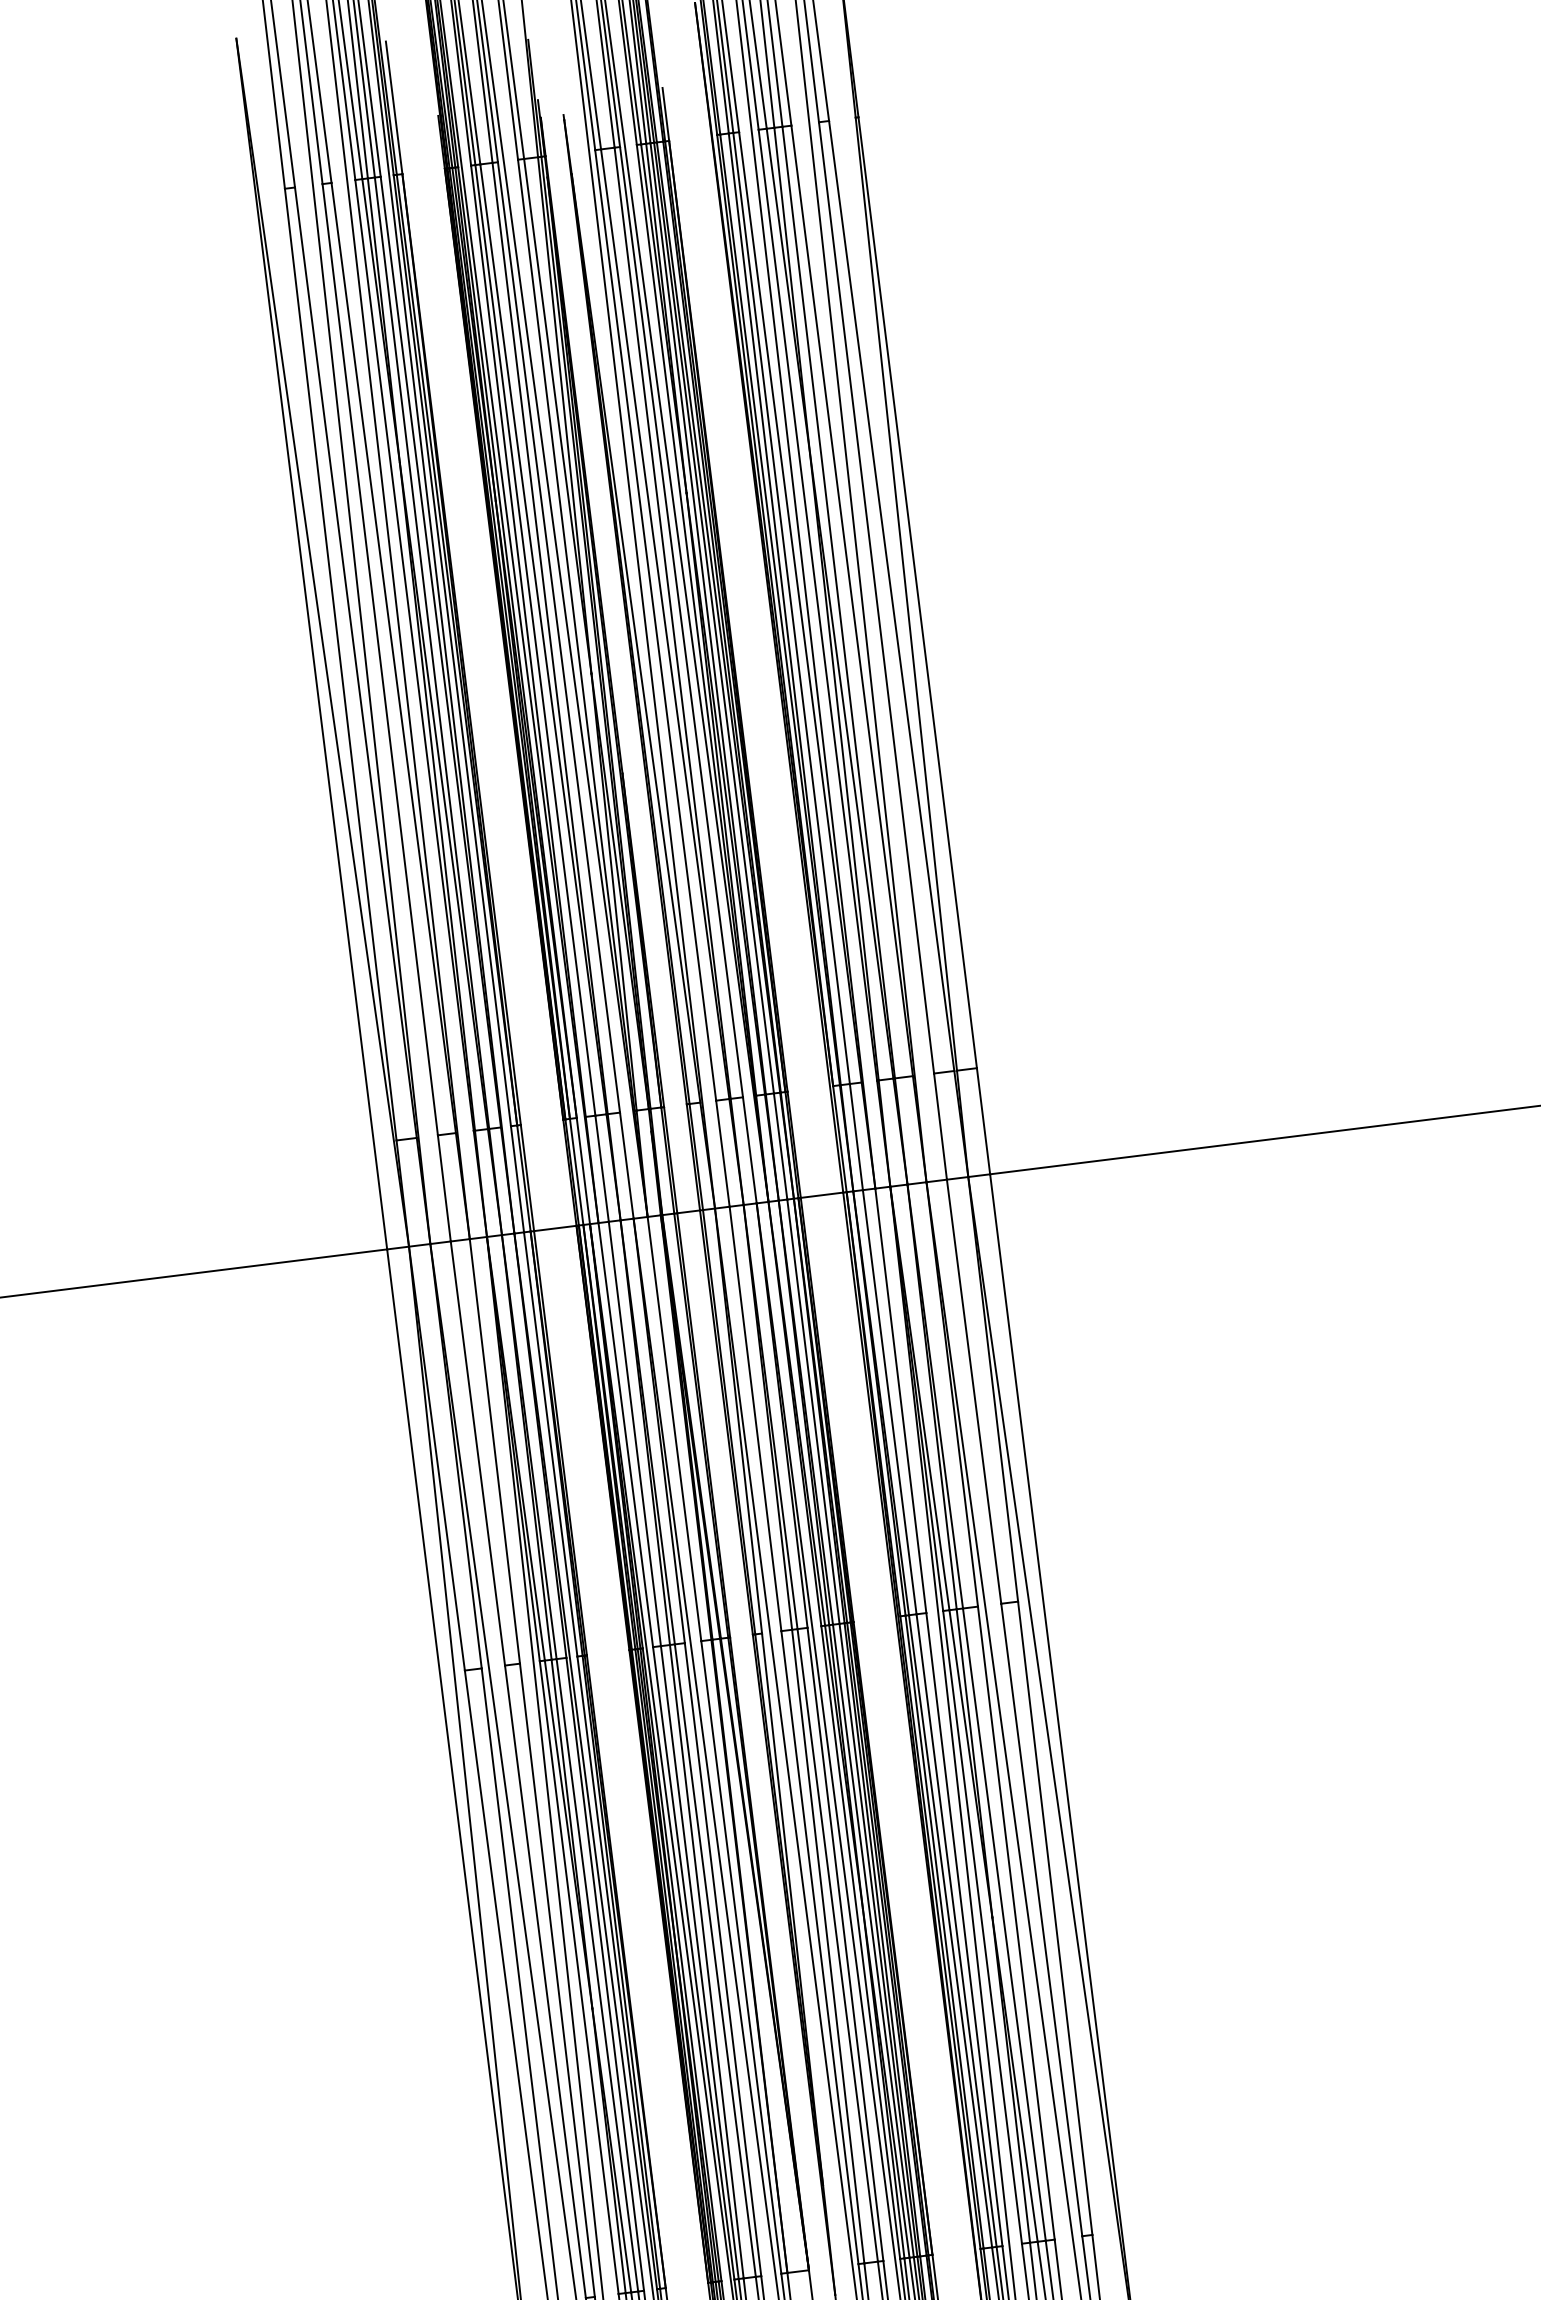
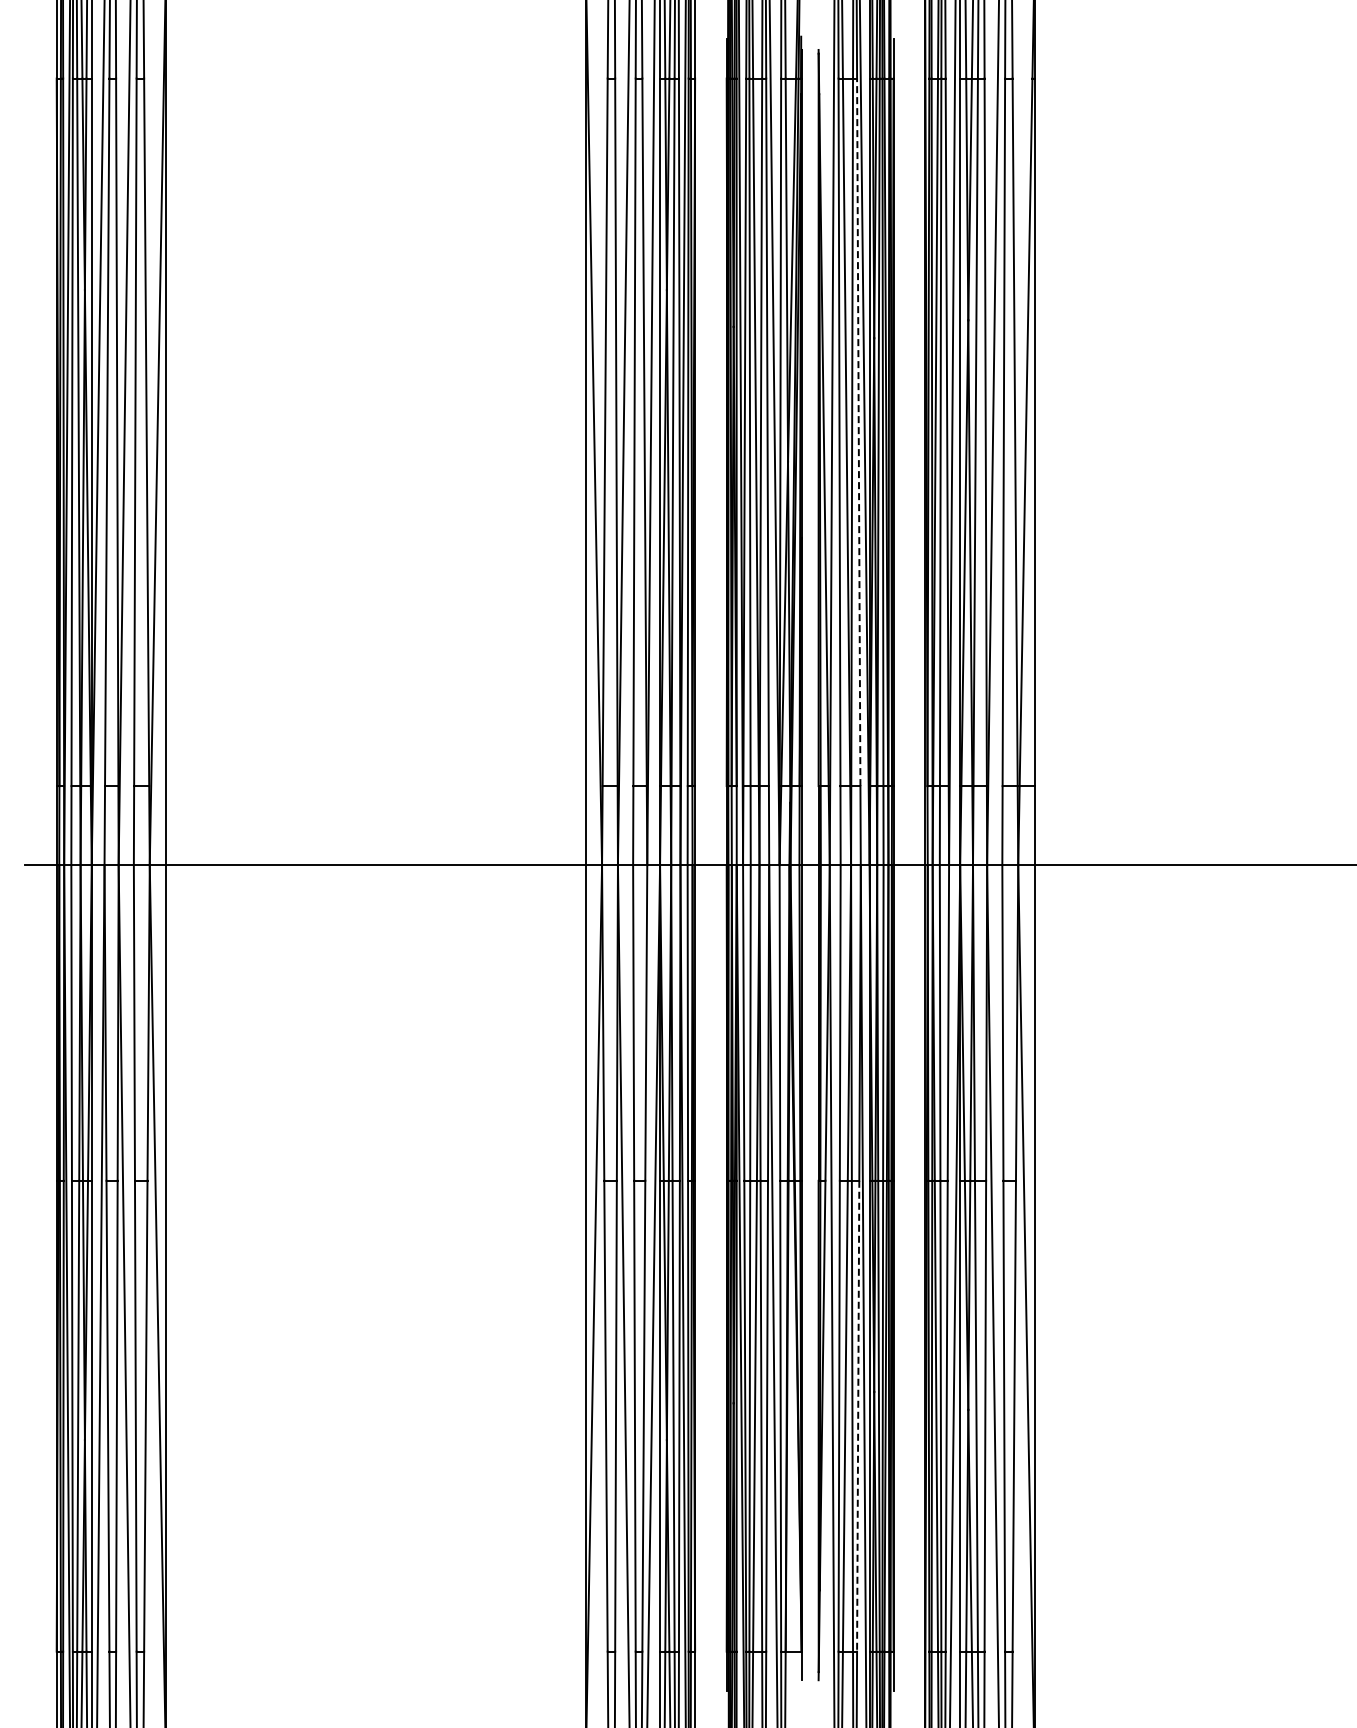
line: (681, 622) -> (858, 432), solid -> dashed
line: (845, 1944) -> (858, 1416), solid -> dashed

